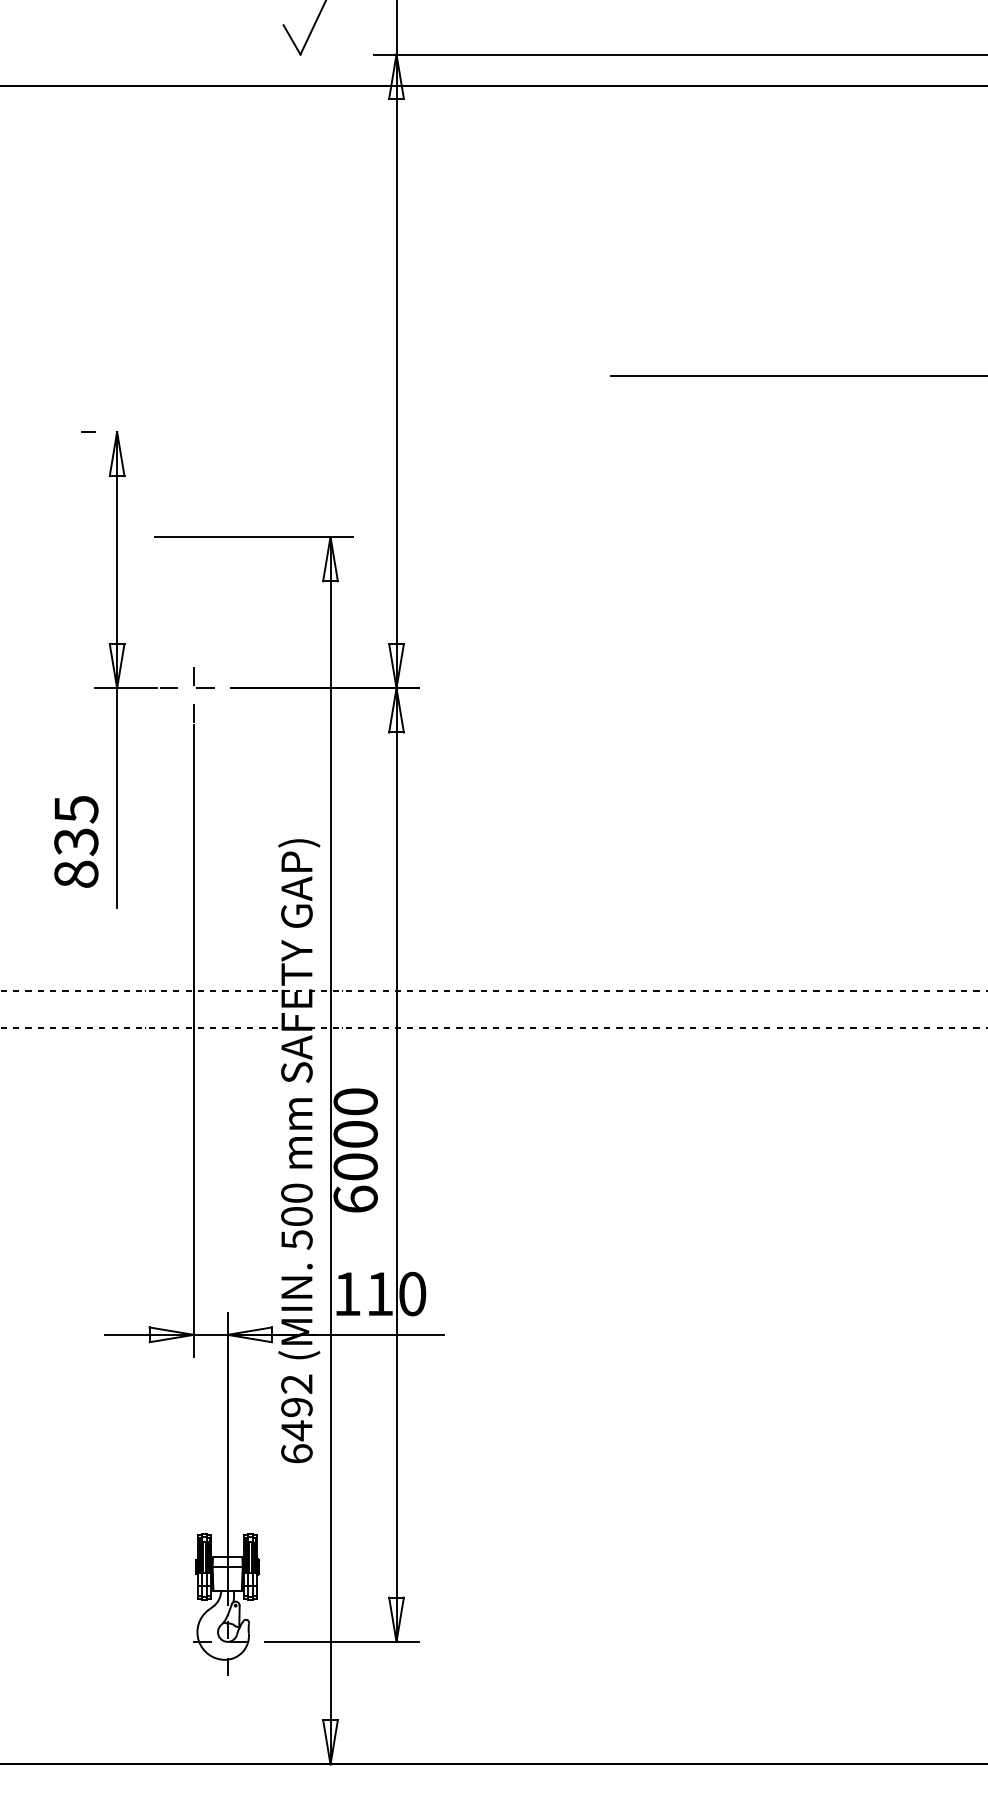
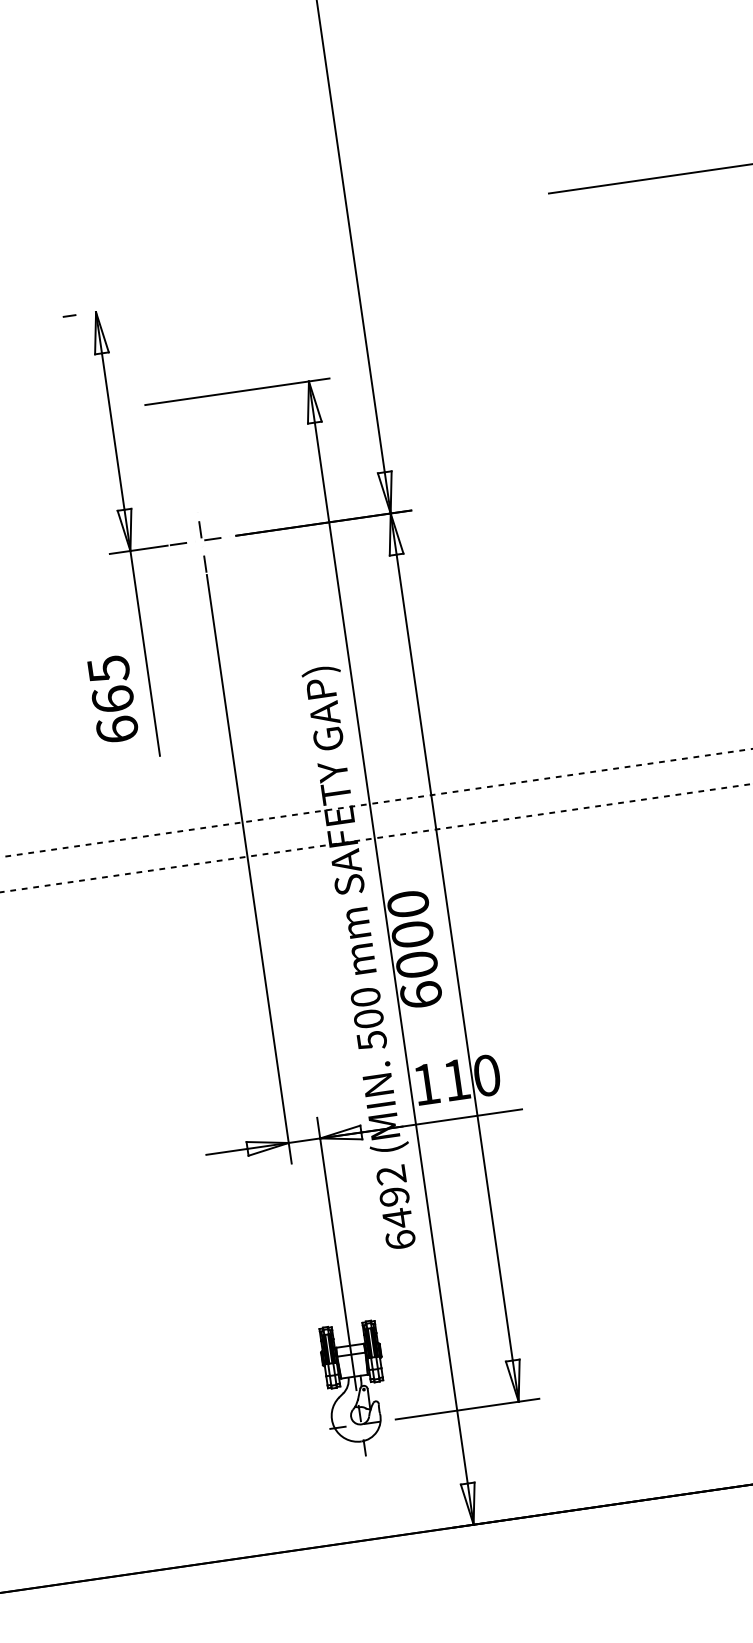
text: (76, 857) -> (115, 714), 835 -> 665

